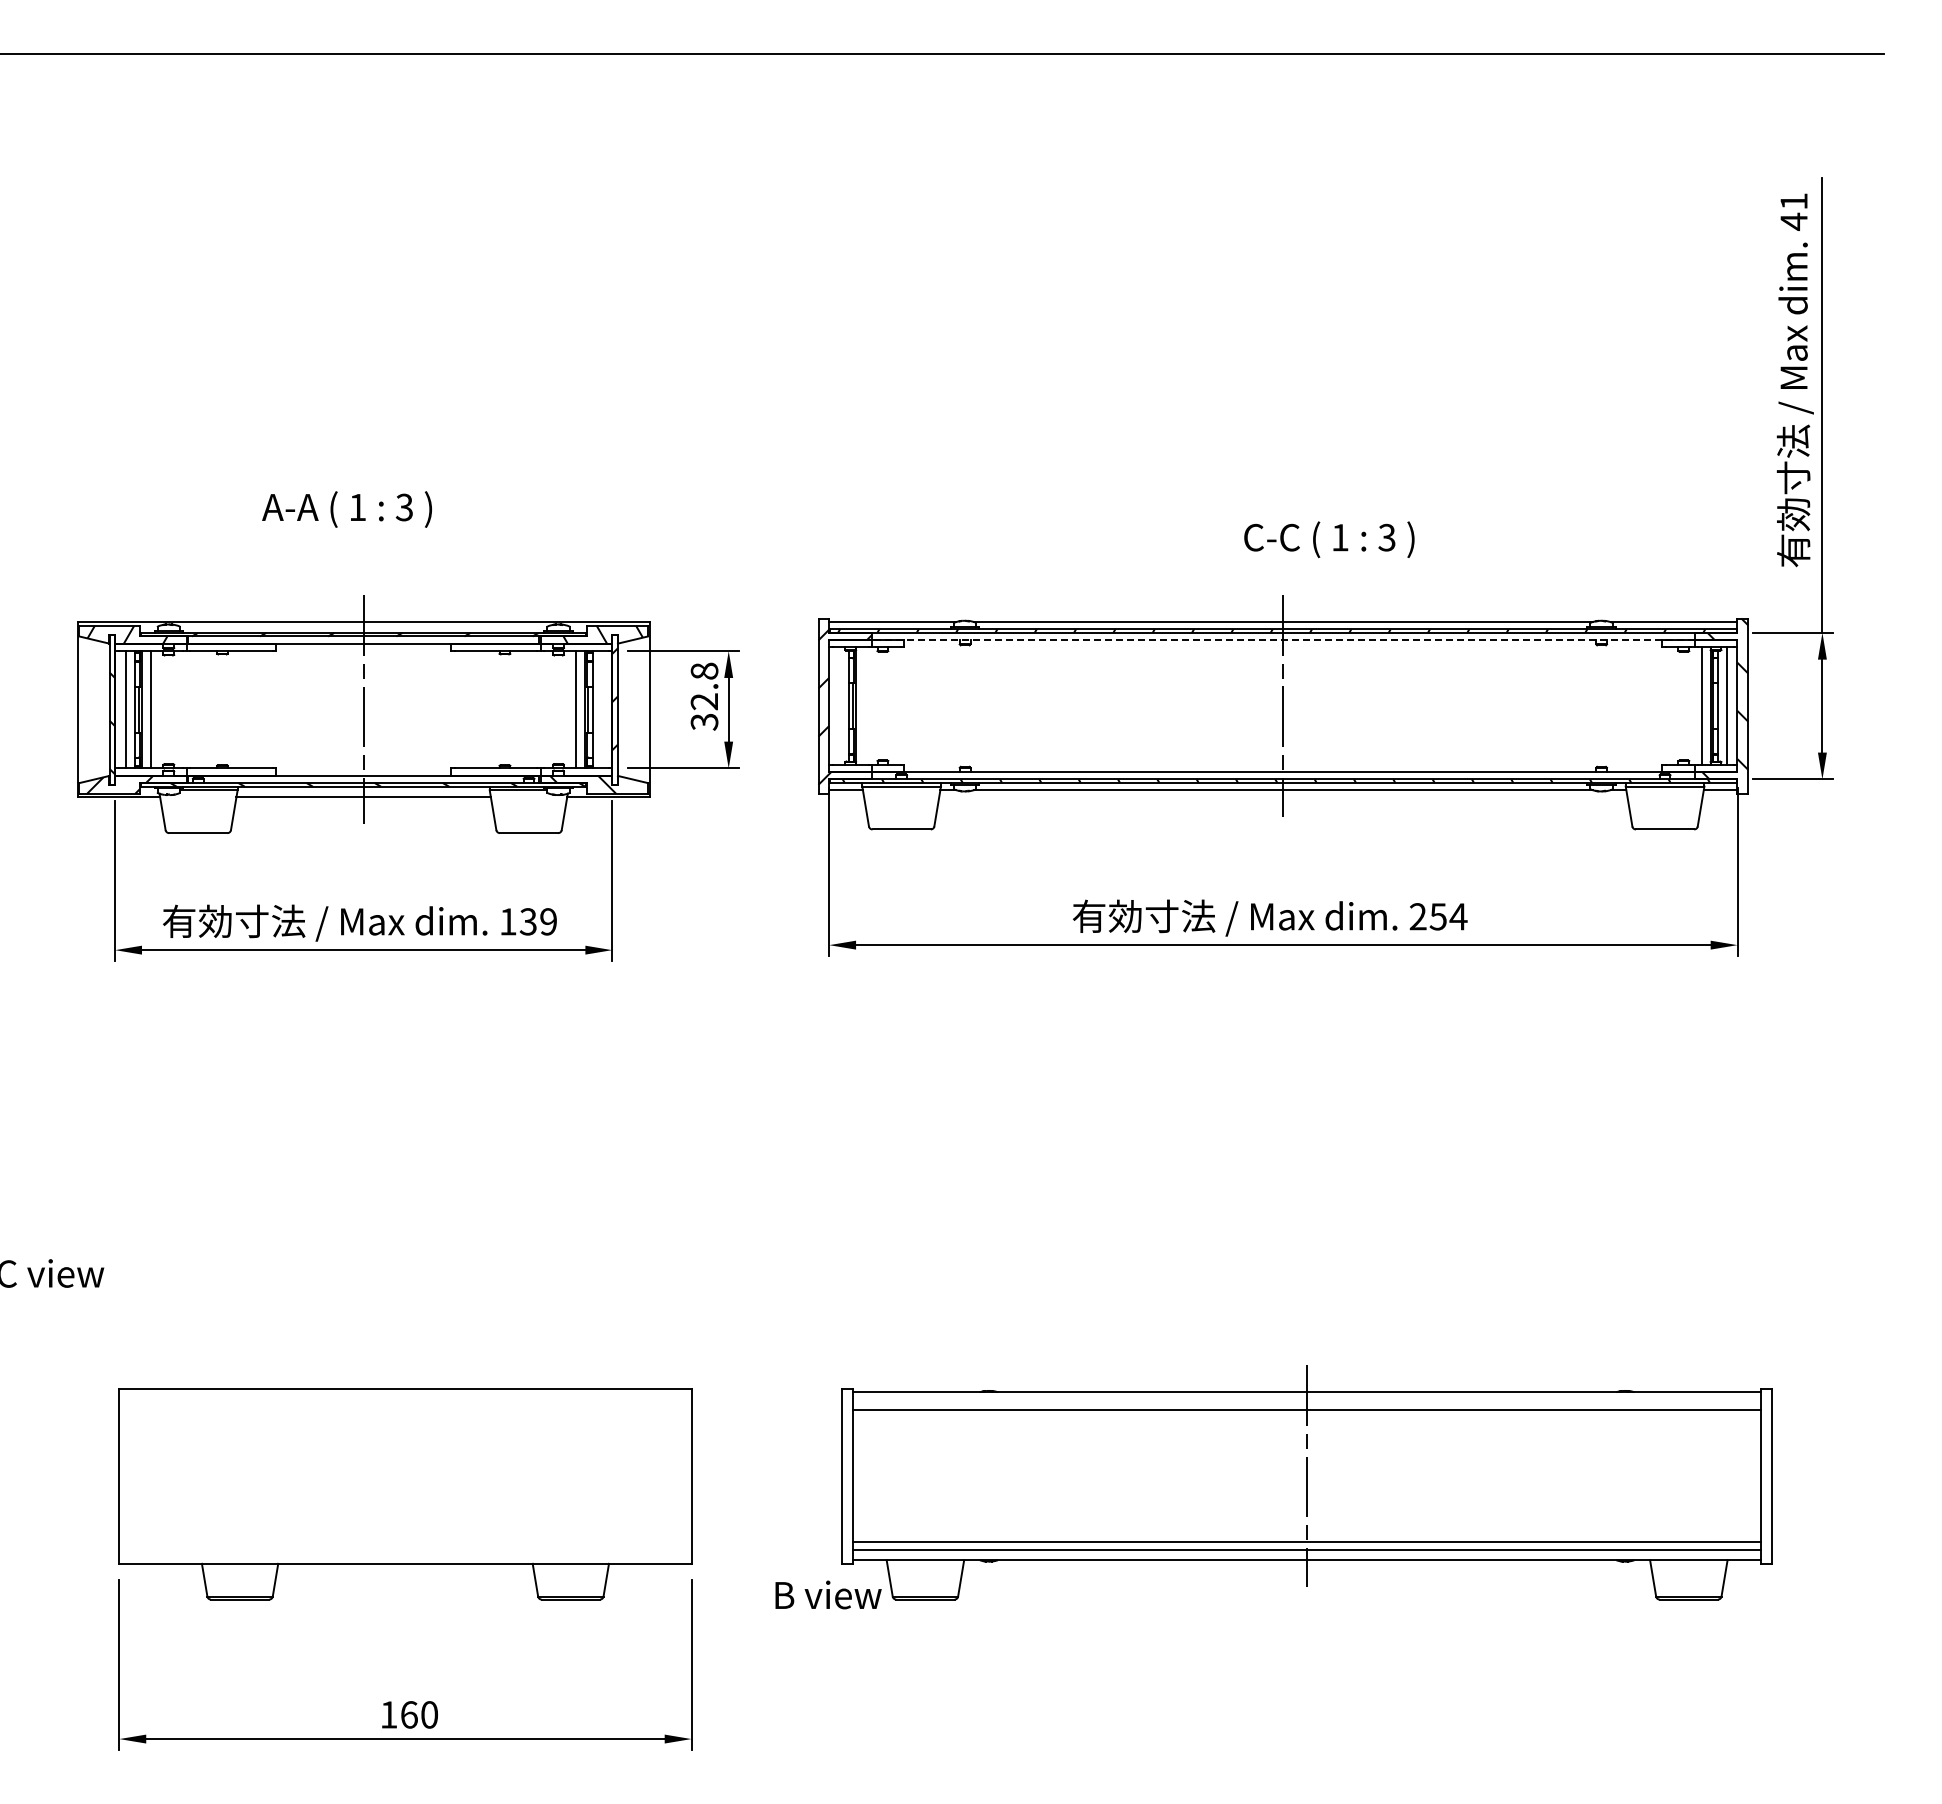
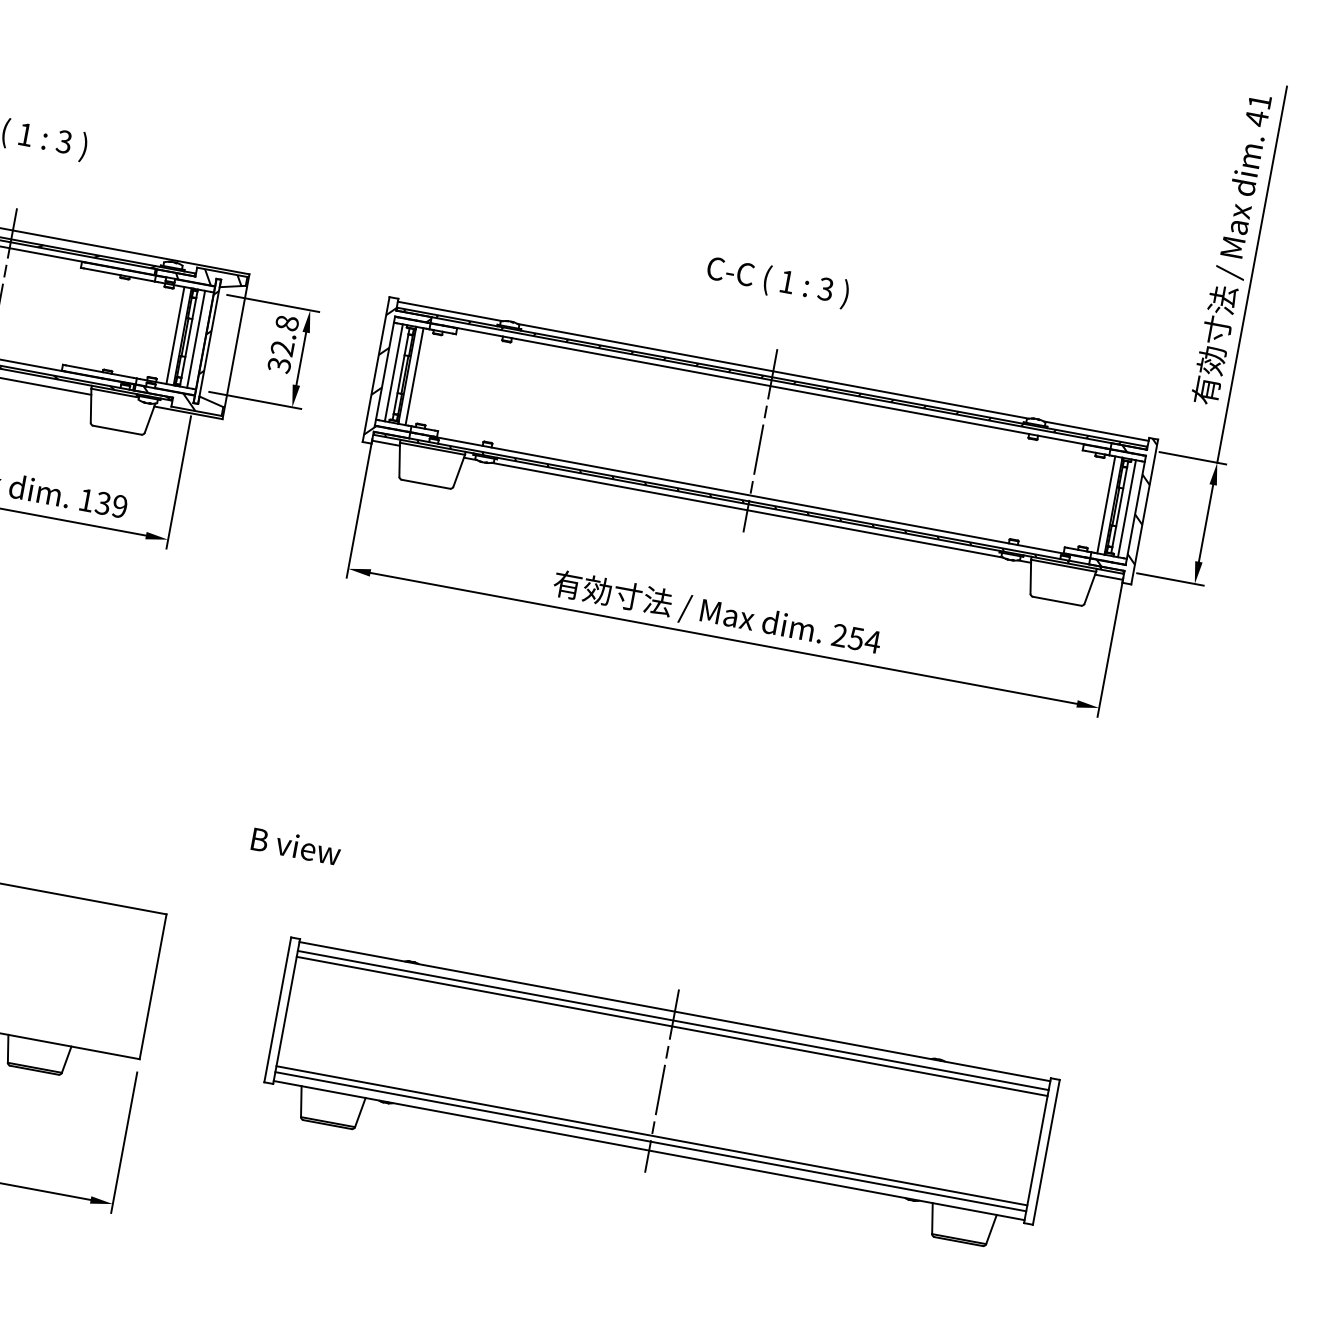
text: (1329, 539) -> (777, 281), moved
line: (1282, 639) -> (769, 385), dashed -> solid
line: (839, 705) -> (393, 372), added
line: (865, 705) -> (415, 376), added
line: (601, 709) -> (196, 339), added
line: (1307, 1402) -> (673, 1020), added
text: (828, 1594) -> (296, 845), moved

